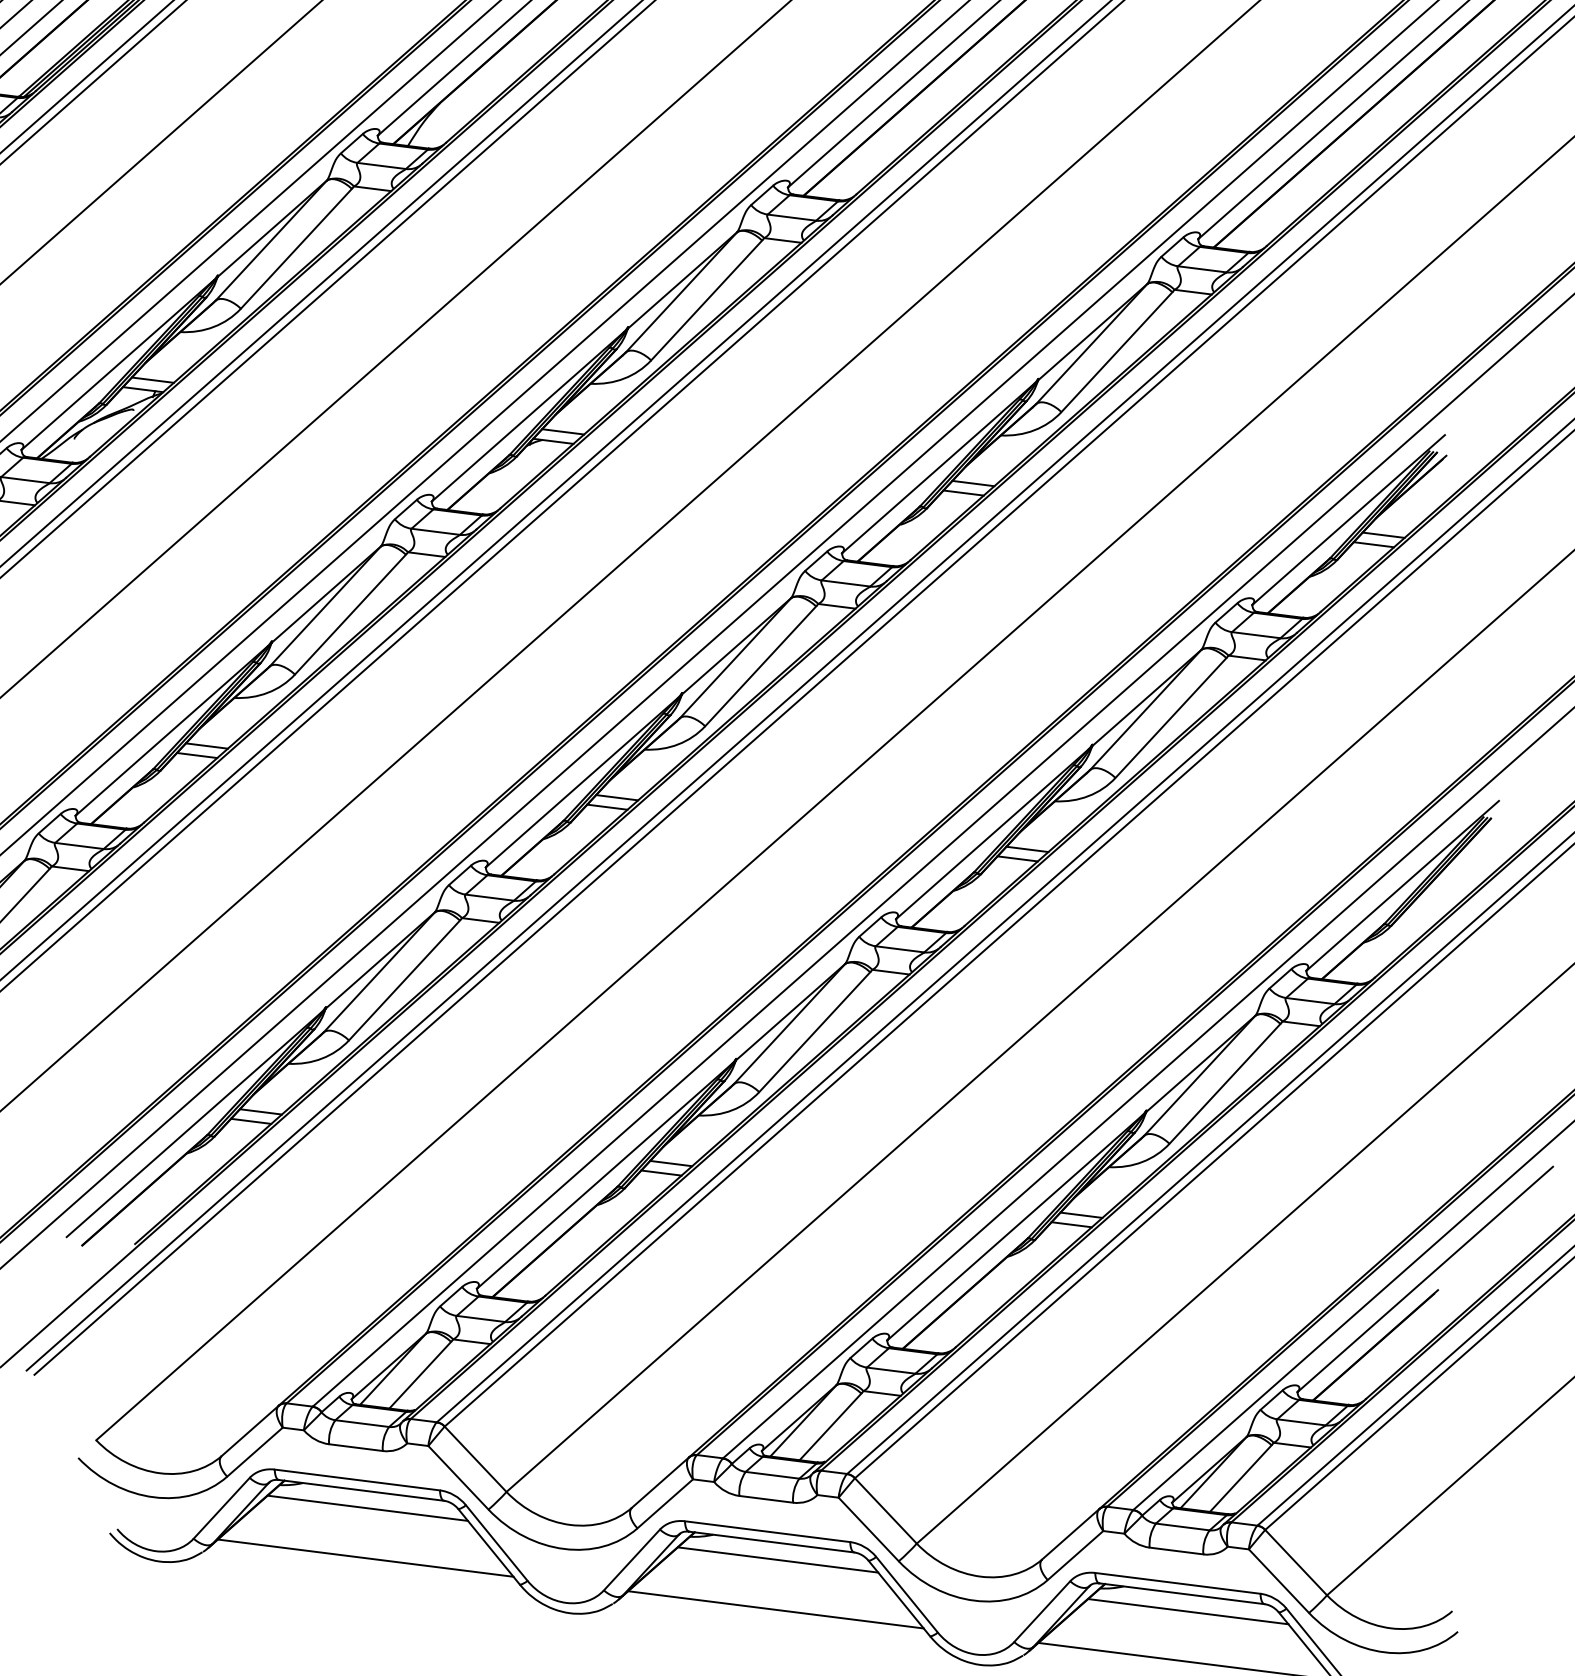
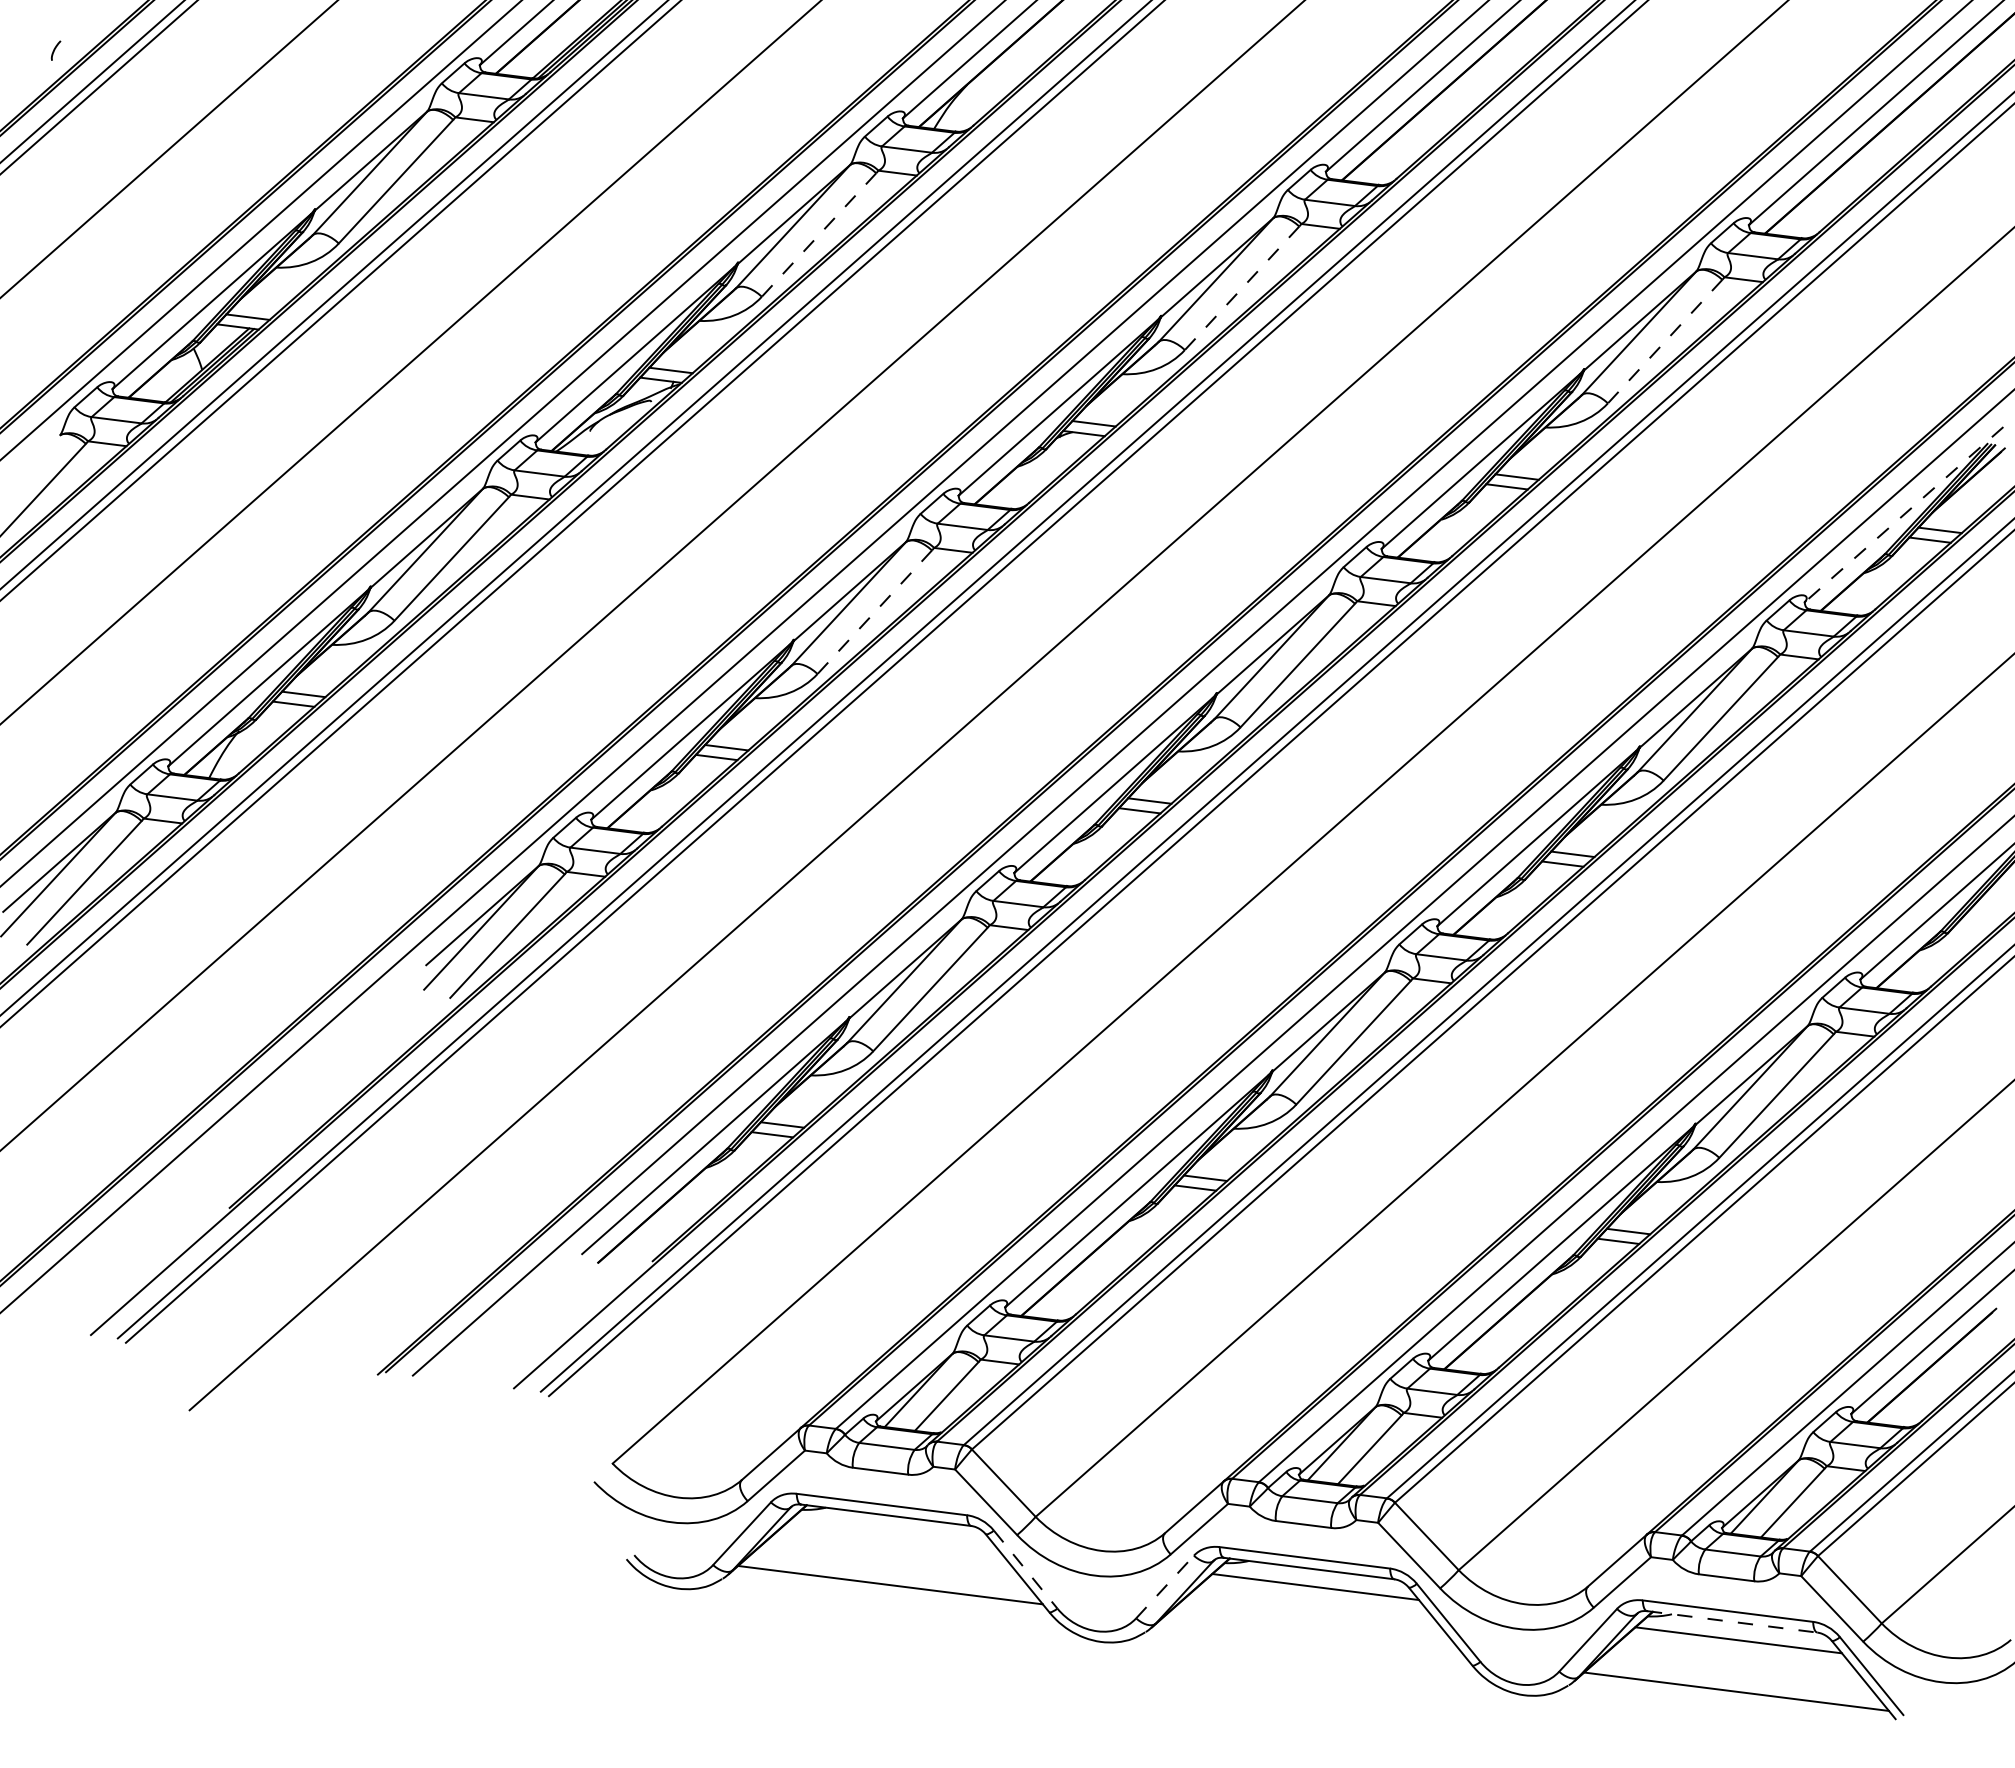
line: (295, 249) -> (818, 235), solid -> dashed
line: (706, 300) -> (1241, 288), solid -> dashed
line: (1116, 352) -> (1664, 341), solid -> dashed
line: (1348, 520) -> (1903, 515), solid -> dashed
line: (350, 614) -> (874, 612), solid -> dashed
line: (367, 1508) -> (892, 1533), removed
line: (496, 1542) -> (1025, 1569), solid -> dashed
line: (632, 1560) -> (1165, 1587), solid -> dashed
line: (1182, 1593) -> (1732, 1621), solid -> dashed
line: (775, 1609) -> (1313, 1638), removed

